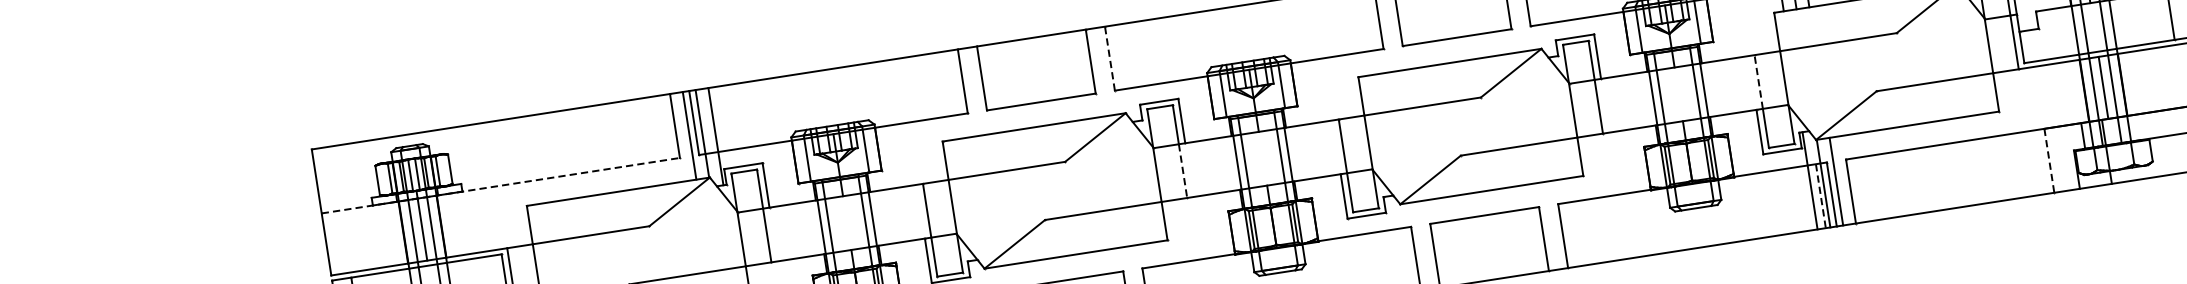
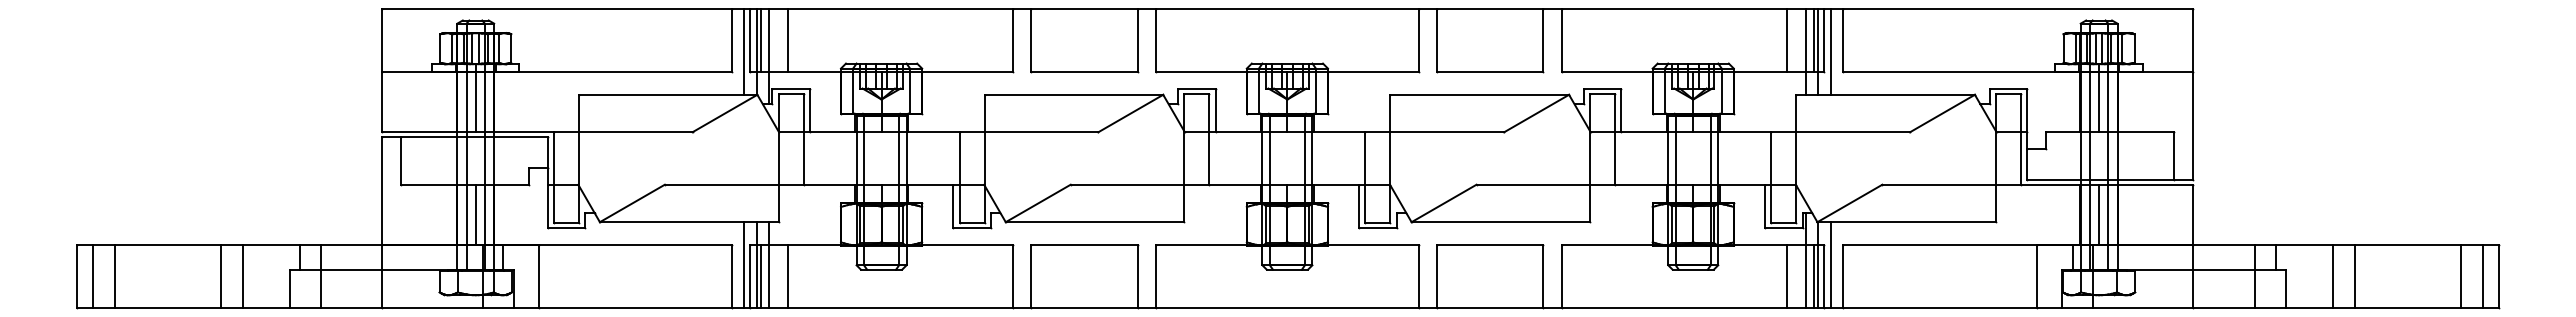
line: (1109, 57) -> (1156, 39), dashed -> solid
line: (1758, 81) -> (1771, 158), dashed -> solid
line: (732, 117) -> (787, 40), added
line: (705, 121) -> (761, 40), added
line: (2049, 161) -> (2036, 277), dashed -> solid
line: (1183, 171) -> (1209, 158), dashed -> solid
line: (500, 185) -> (556, 71), dashed -> solid
line: (1820, 197) -> (1813, 277), dashed -> solid
line: (1793, 200) -> (1786, 276), added

